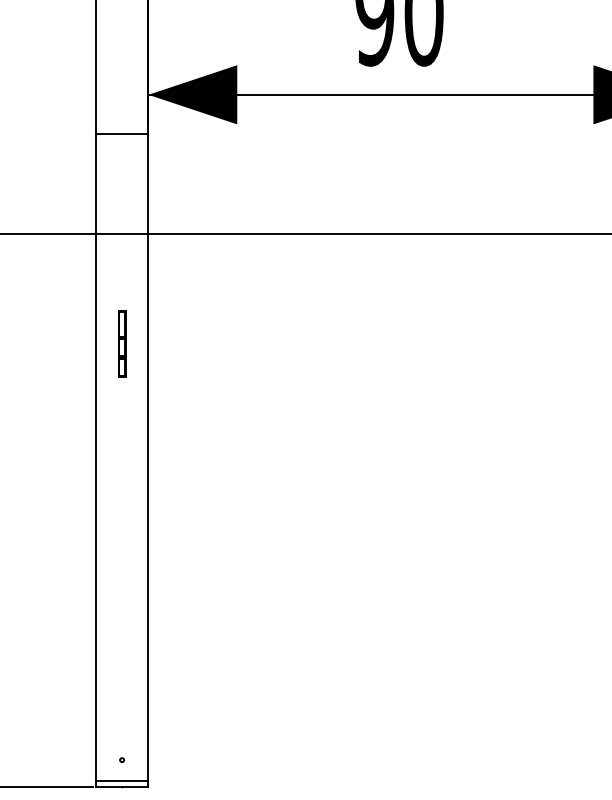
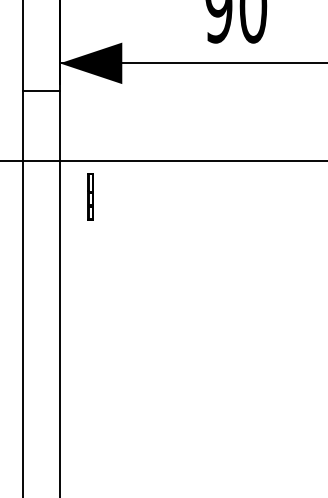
part: (122, 343) -> (90, 196), moved

